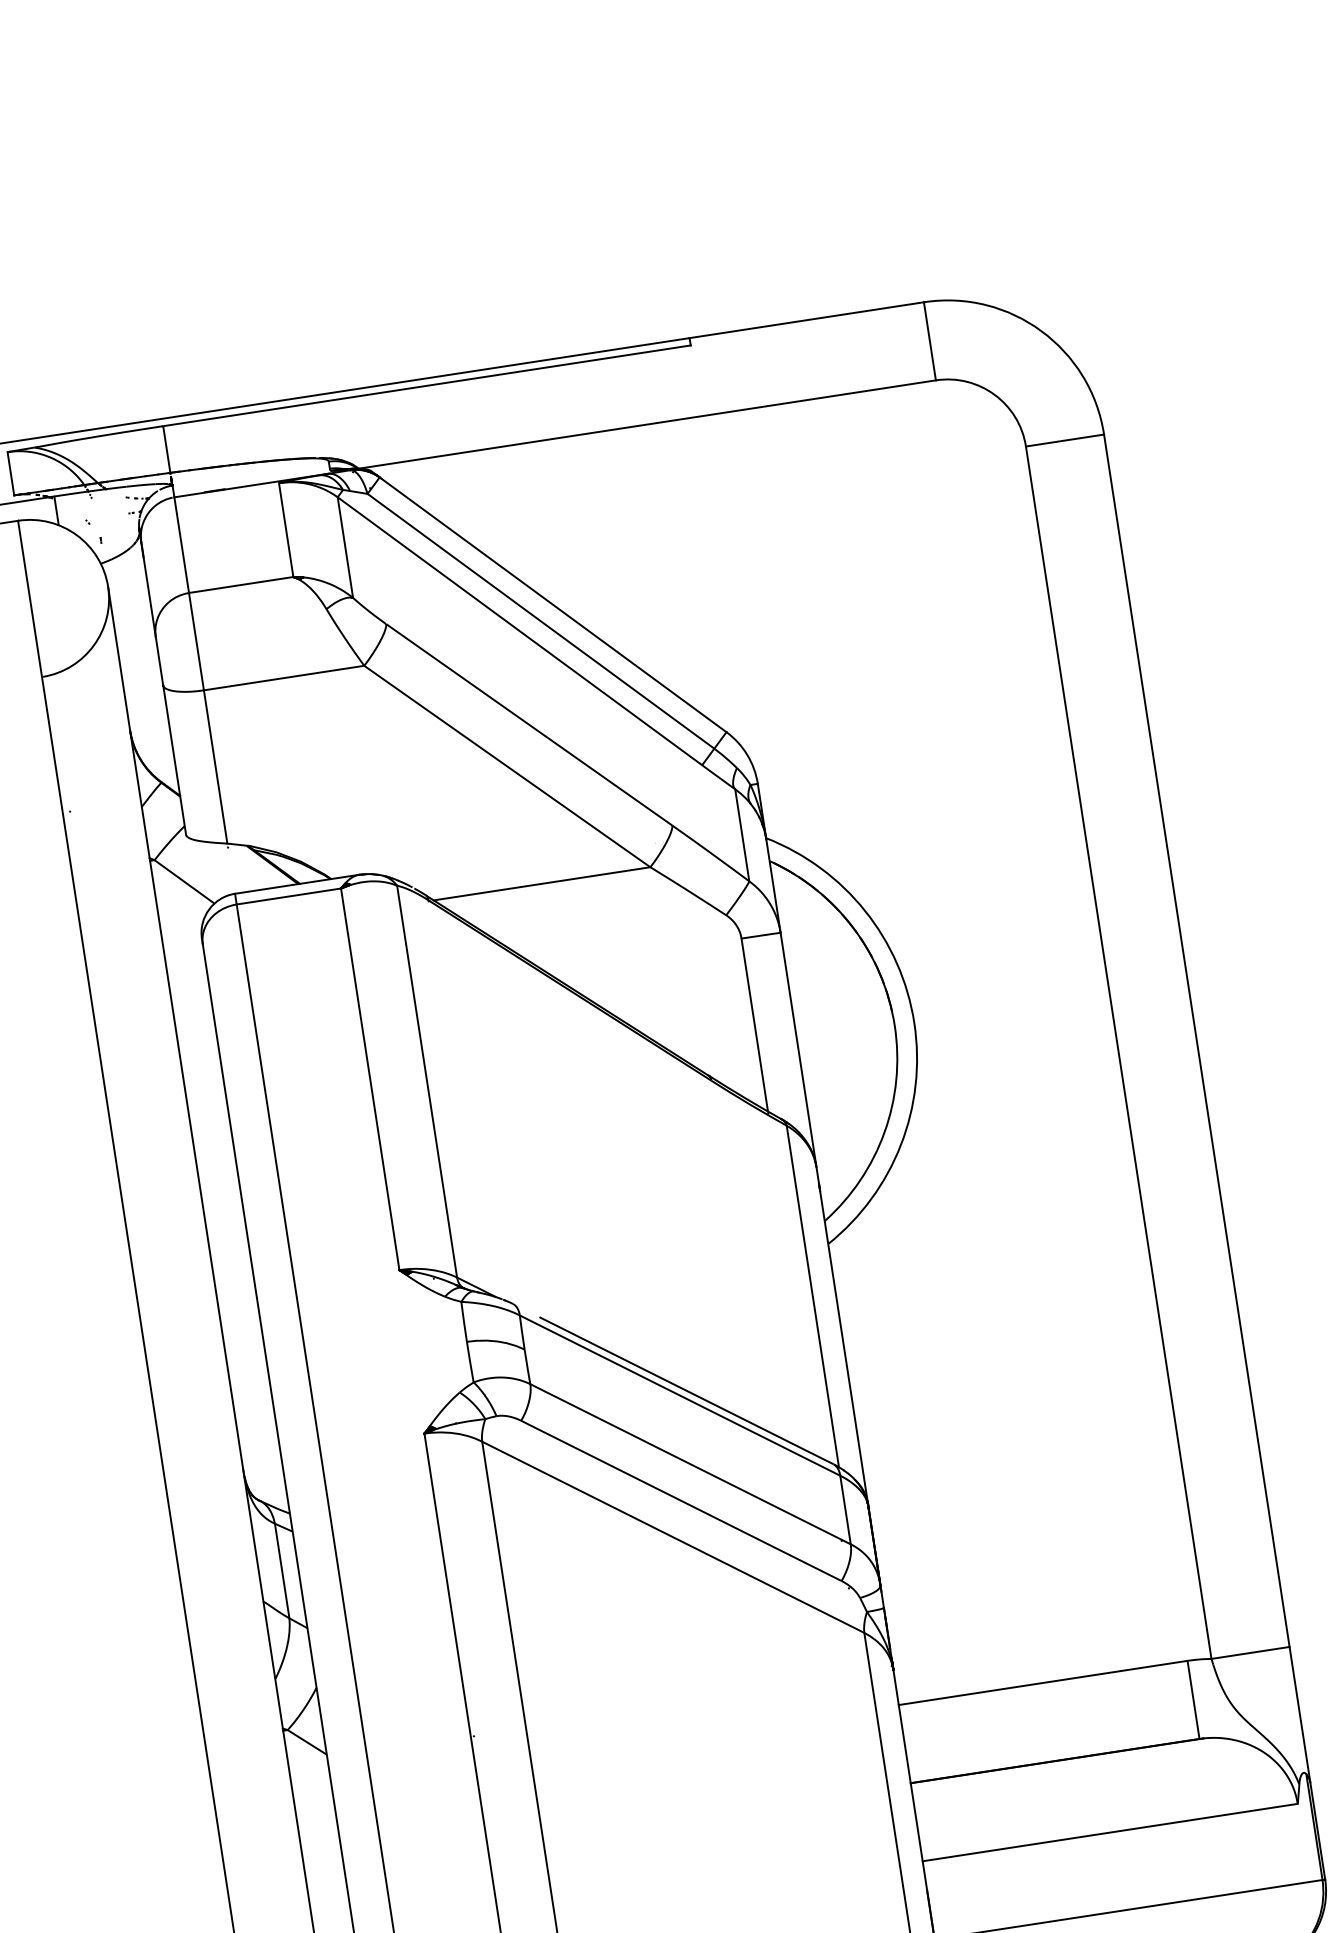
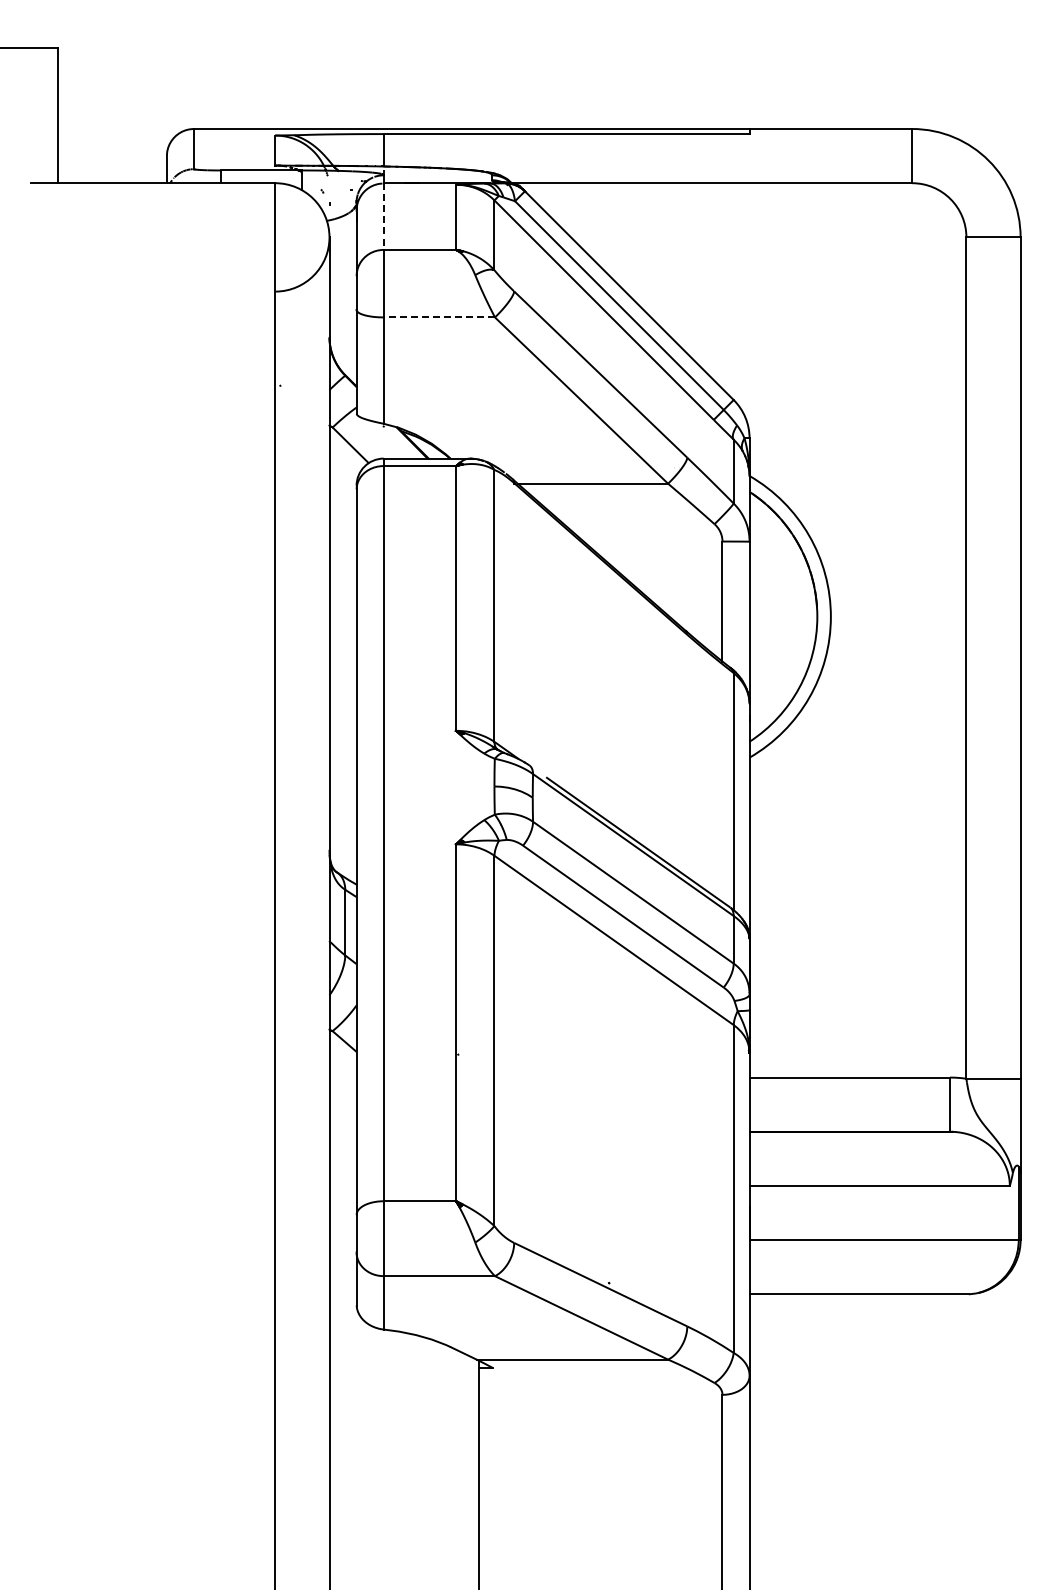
line: (181, 546) -> (383, 217), solid -> dashed
line: (284, 678) -> (439, 317), solid -> dashed

